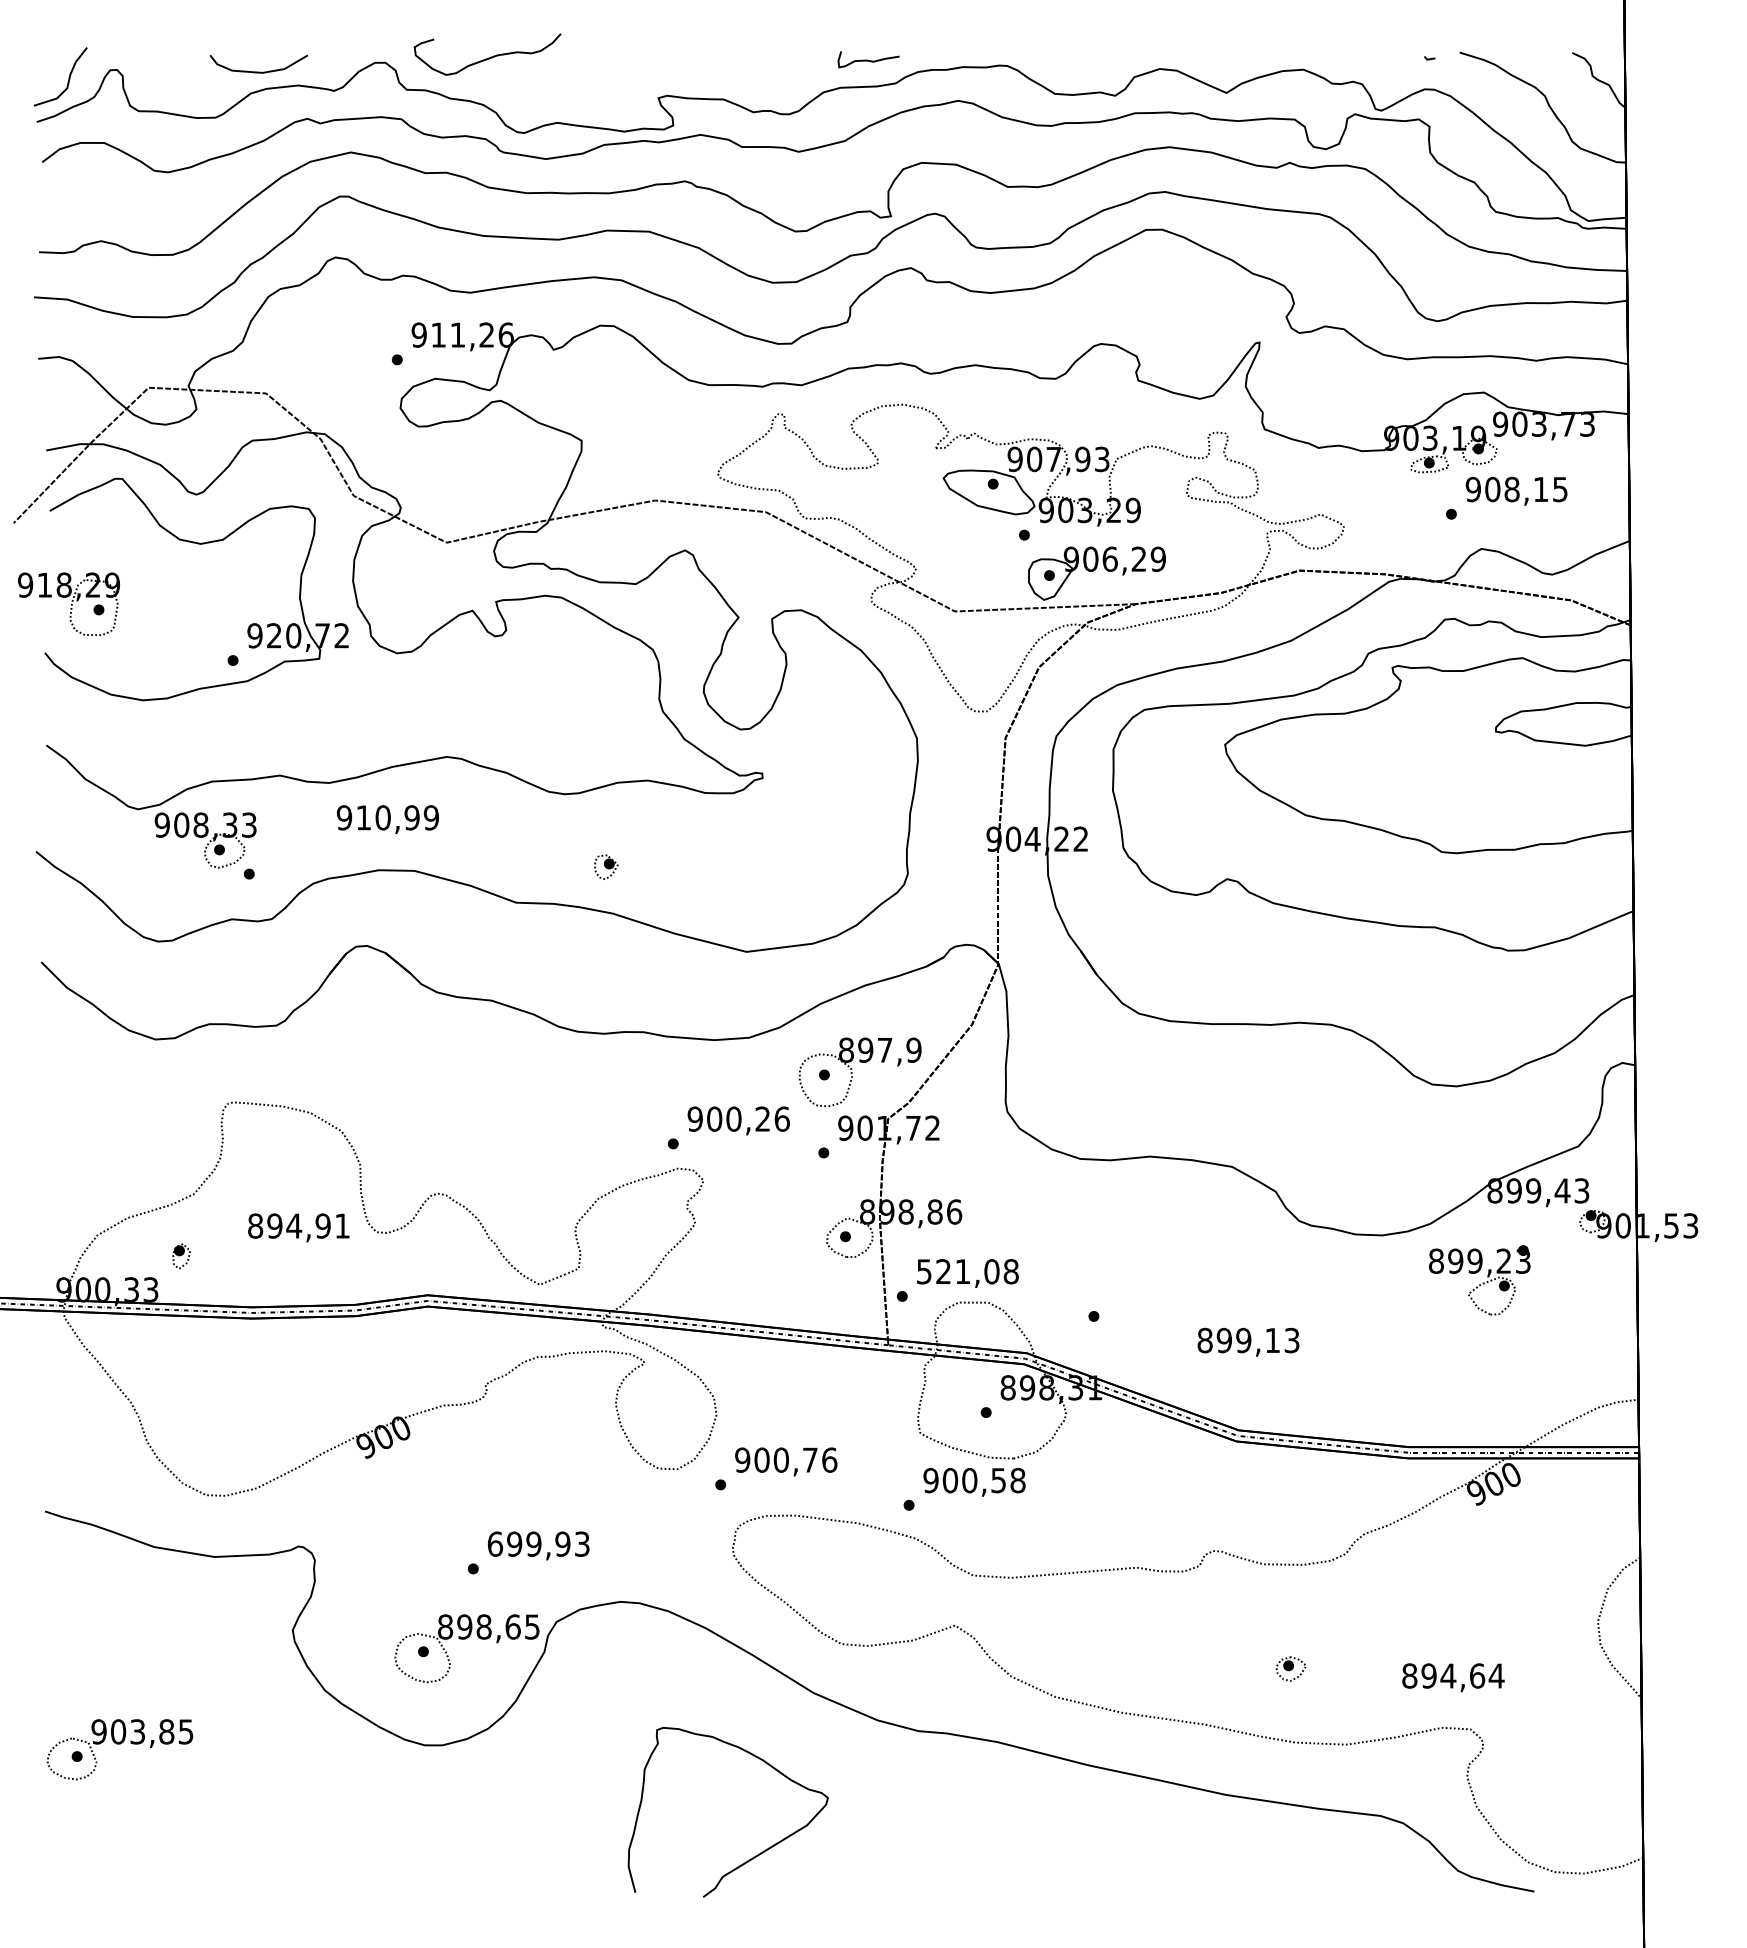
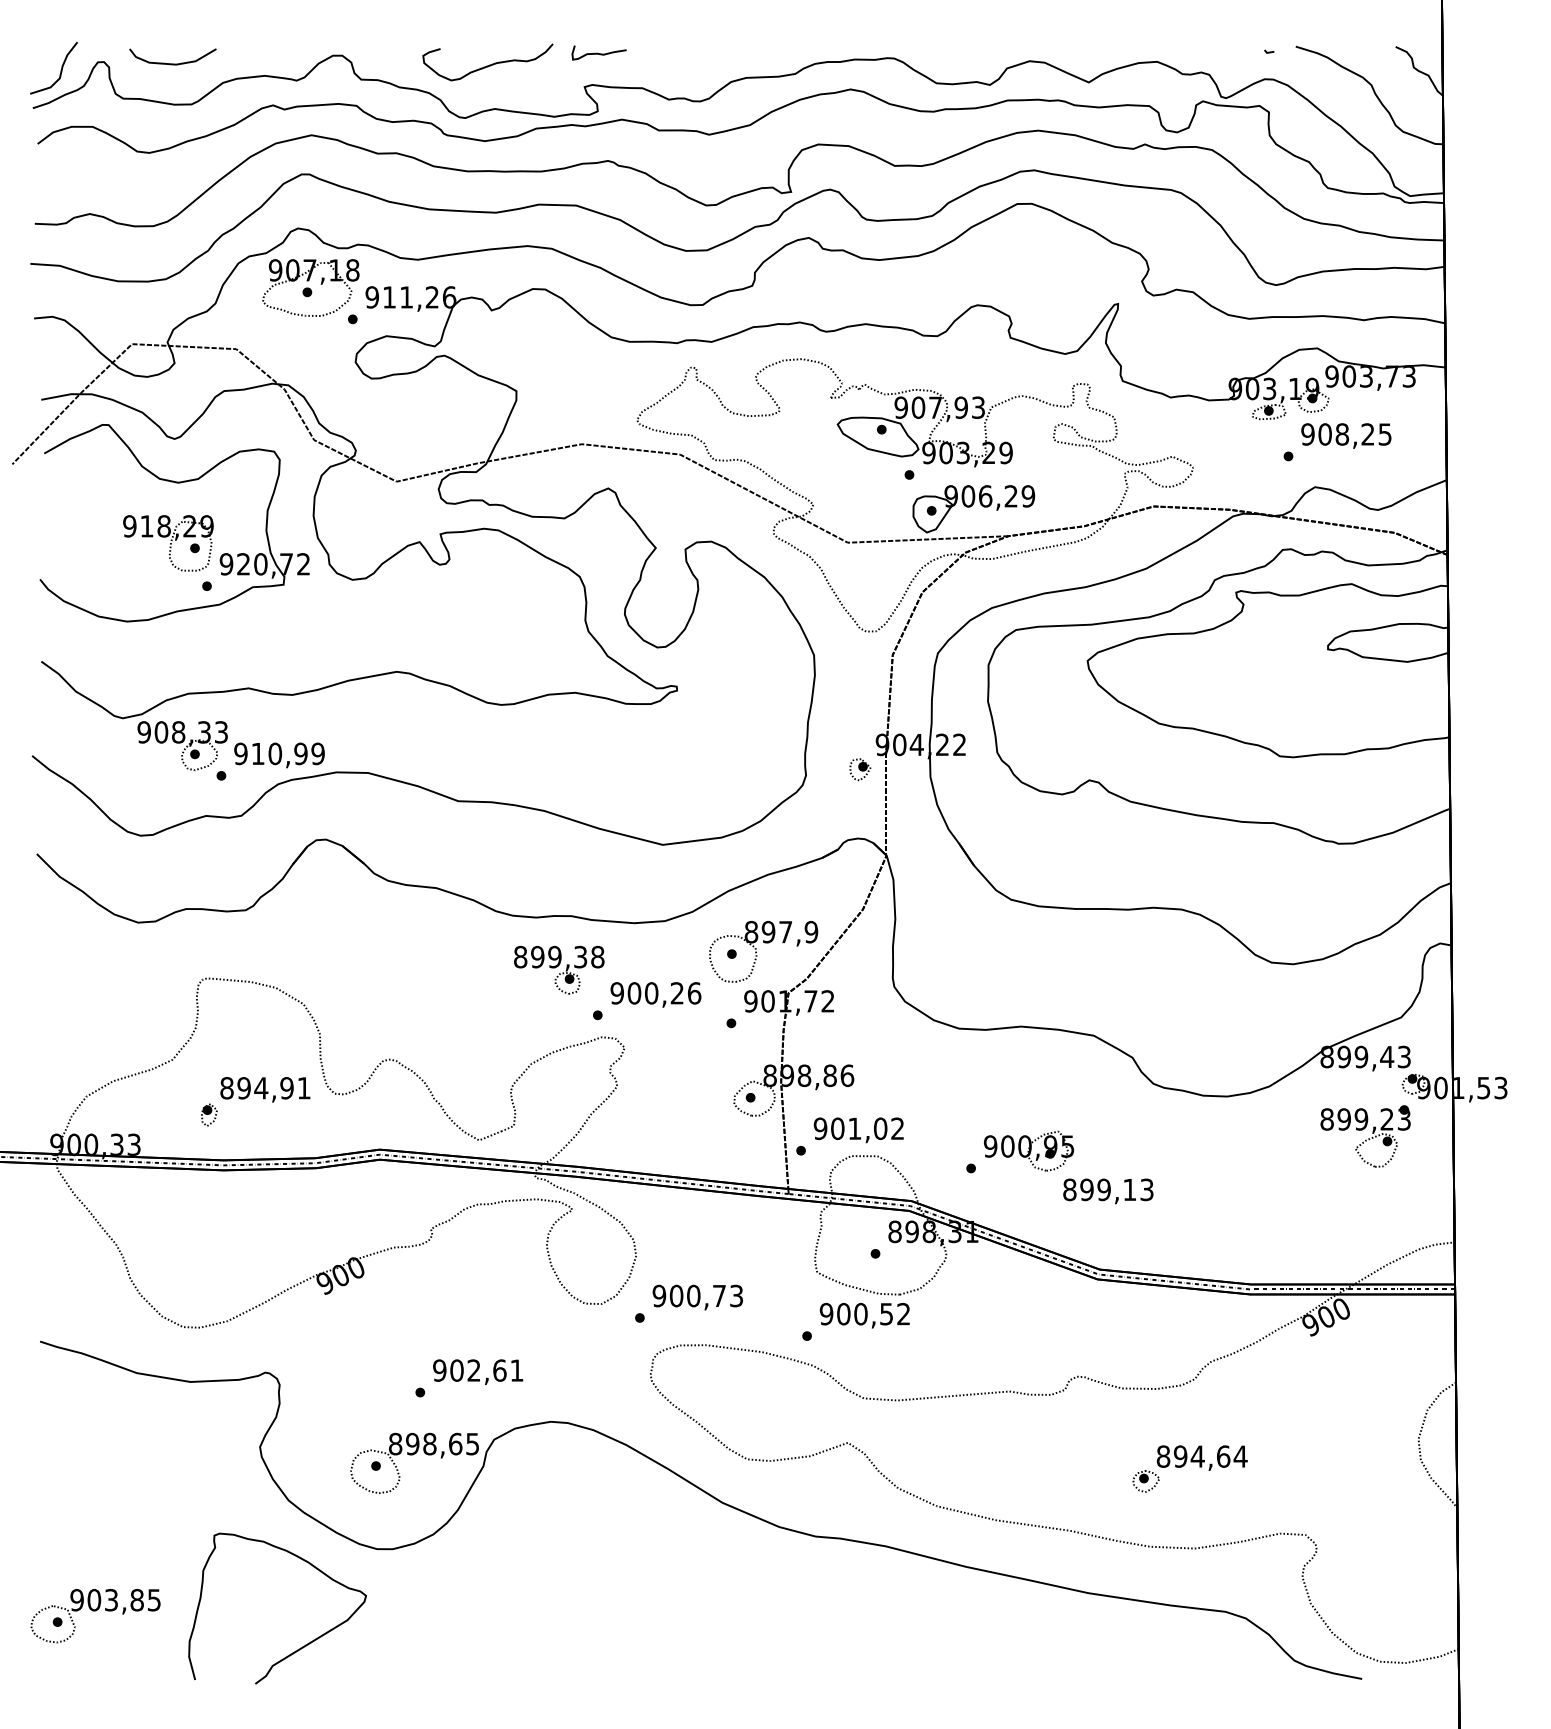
curve: (489, 56) -> (489, 64), moved
curve: (866, 59) -> (597, 52), moved
curve: (258, 71) -> (172, 63), moved
part: (349, 323) -> (310, 287), added
text: (1540, 489) -> (1367, 434), 908,15 -> 908,25
part: (69, 604) -> (168, 543), moved
text: (387, 819) -> (279, 755), moved
part: (606, 866) -> (860, 769), moved
part: (630, 1092) -> (559, 969), added
part: (181, 1255) -> (209, 1114), moved
text: (967, 1271) -> (858, 1128), 521,08 -> 901,02
part: (1479, 1280) -> (1365, 1136), moved
part: (1159, 1296) -> (1029, 1150), added
text: (829, 1459) -> (736, 1295), 900,76 -> 900,73
text: (1017, 1480) -> (903, 1314), 900,58 -> 900,52
text: (538, 1544) -> (478, 1370), 699,93 -> 902,61
text: (1452, 1676) -> (1201, 1457), moved
part: (119, 1750) -> (95, 1616), moved
curve: (754, 1856) -> (300, 1647), moved

